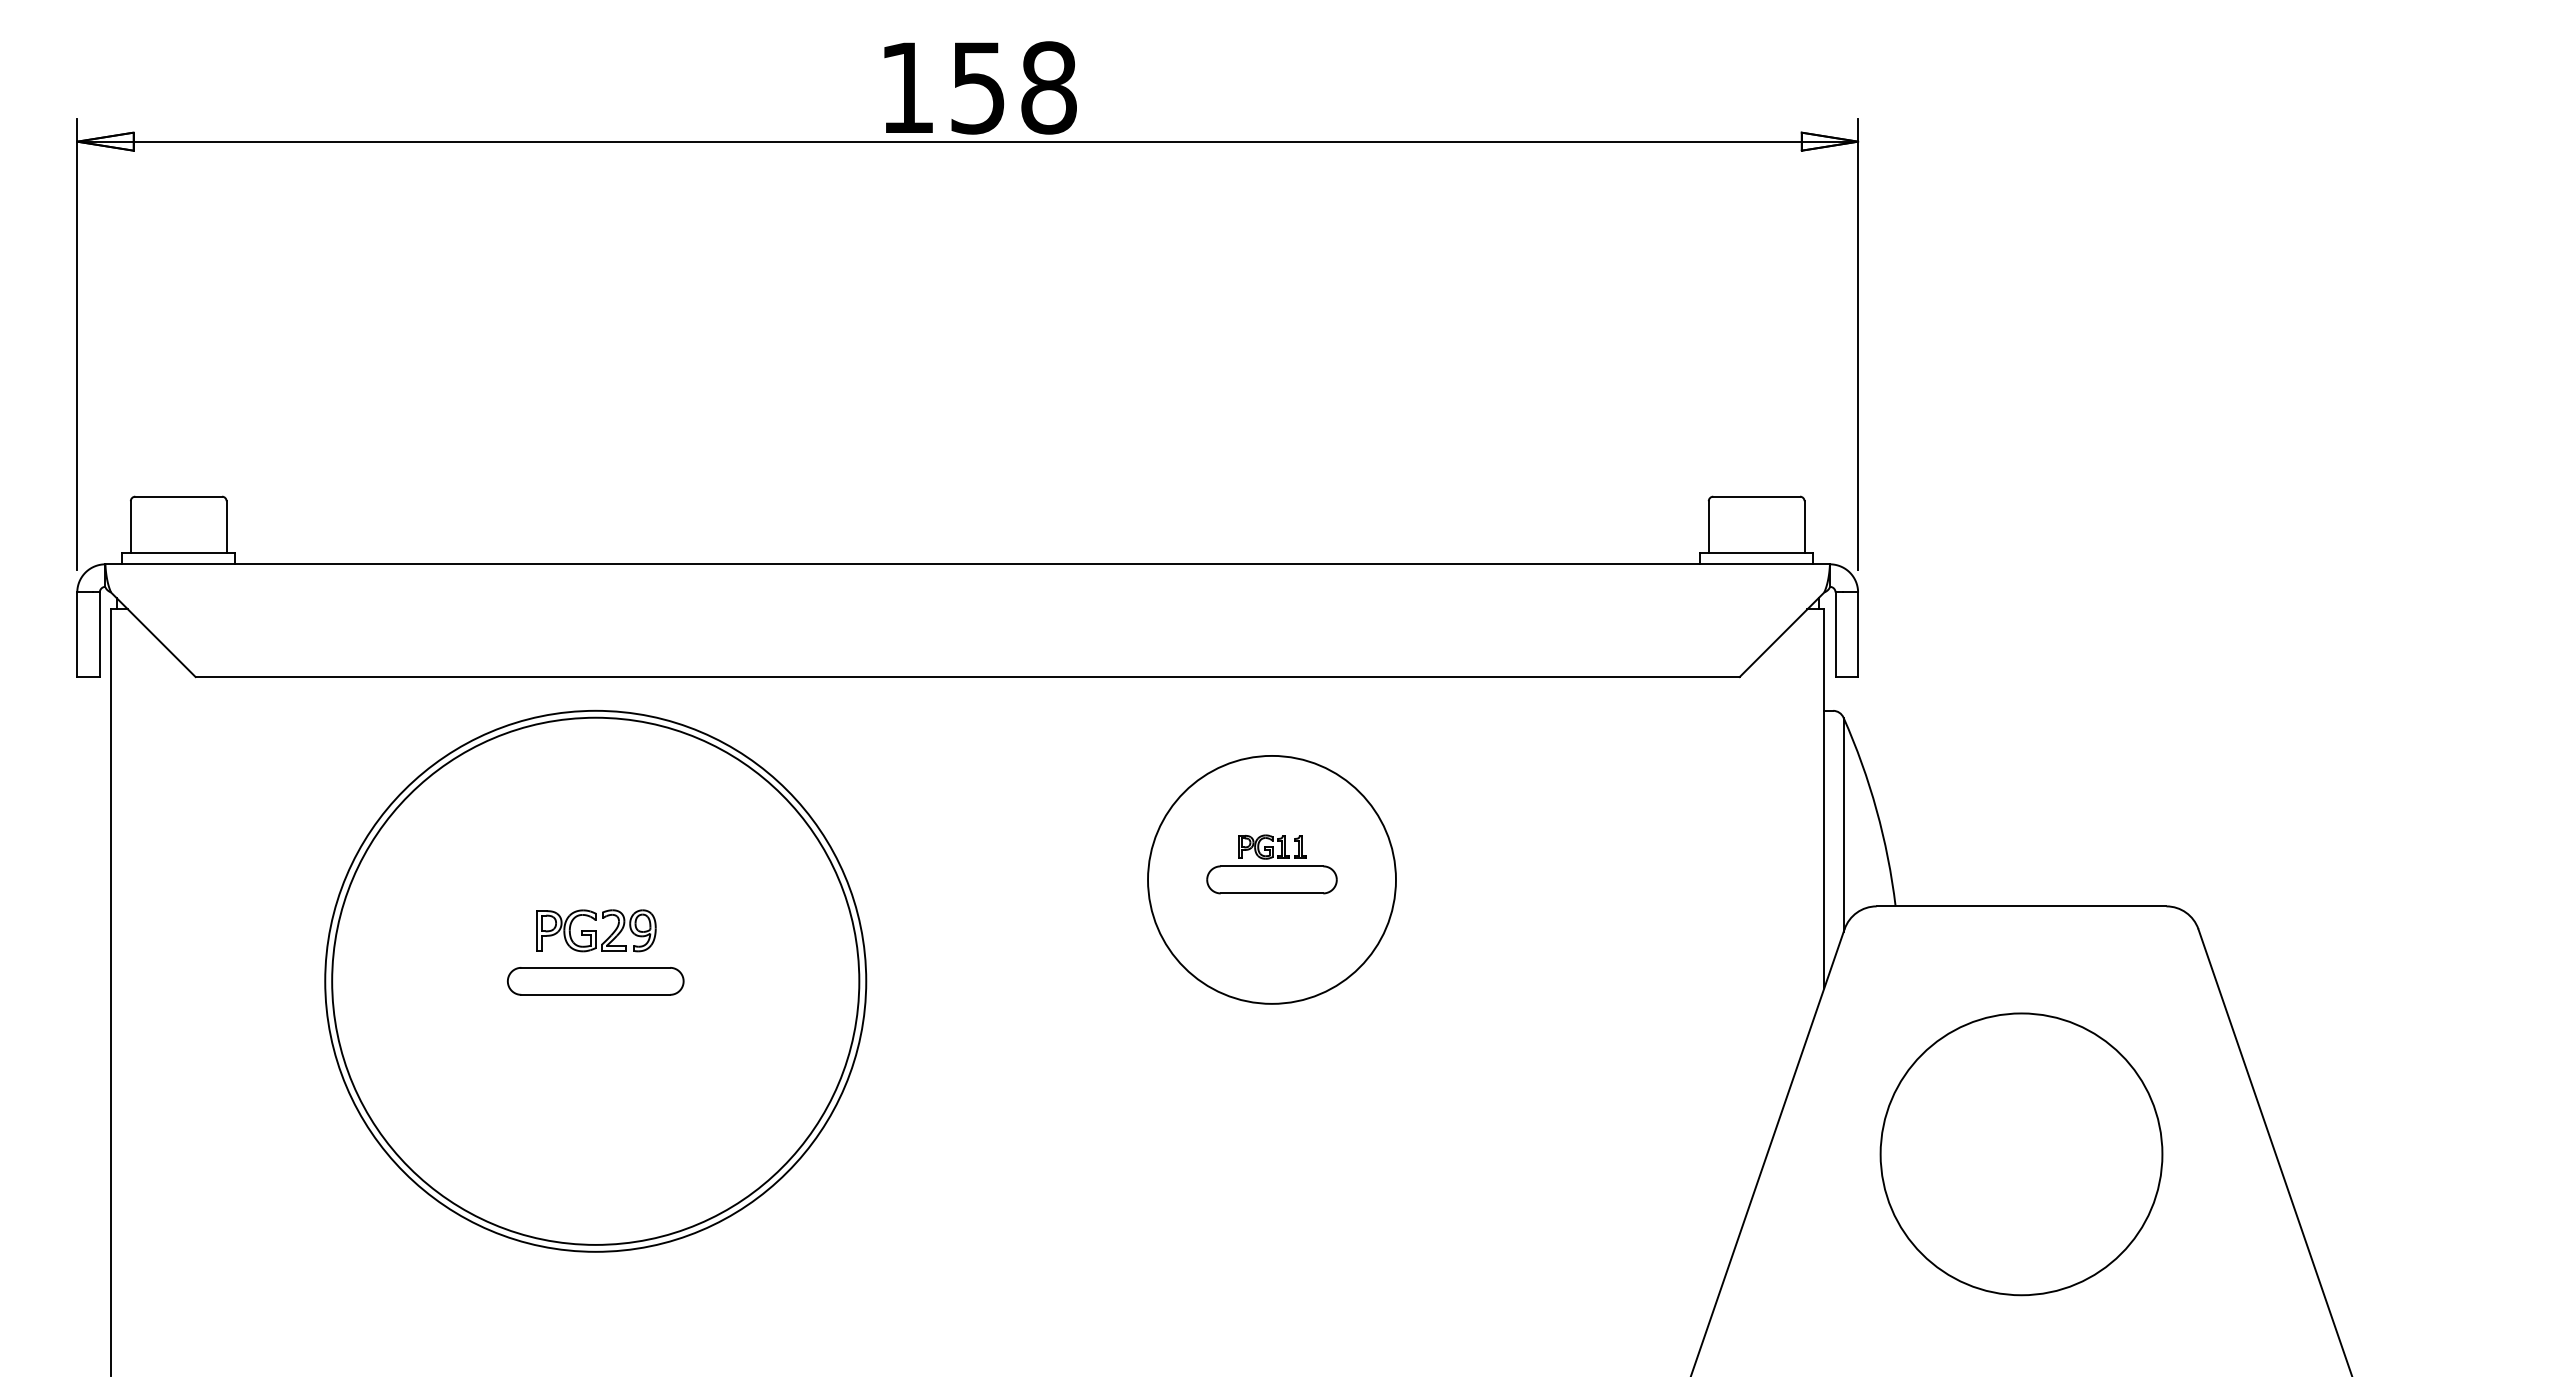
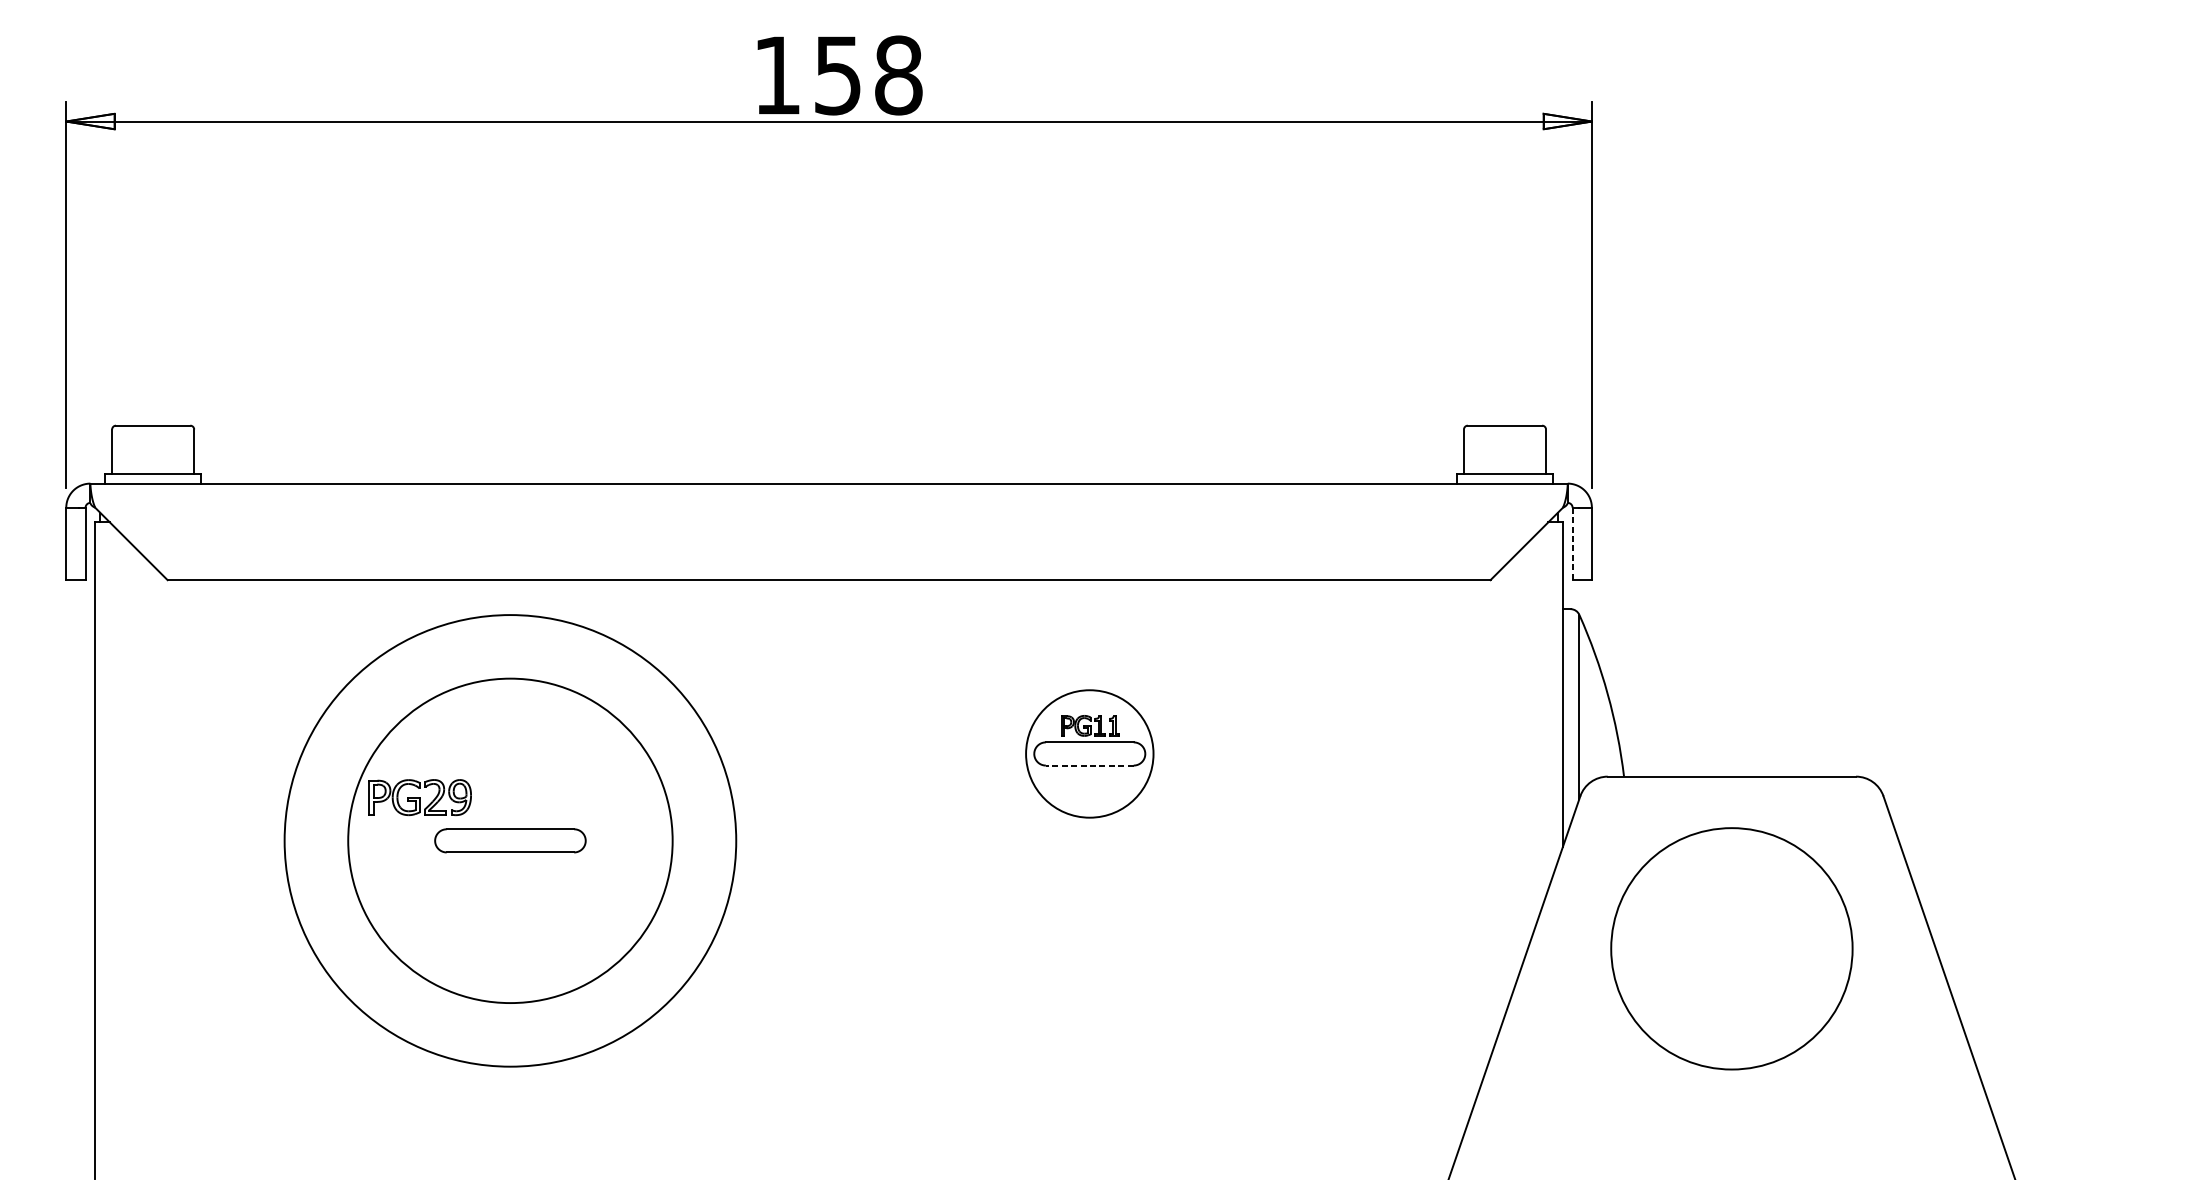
line: (1835, 635) -> (1572, 544), solid -> dashed
circle: (1271, 879) -> (1089, 753), size x0.6
line: (1271, 893) -> (1089, 765), solid -> dashed
part: (596, 930) -> (420, 797), moved
circle: (595, 980) -> (510, 840), size x0.7
circle: (2021, 1154) -> (1731, 948), moved

